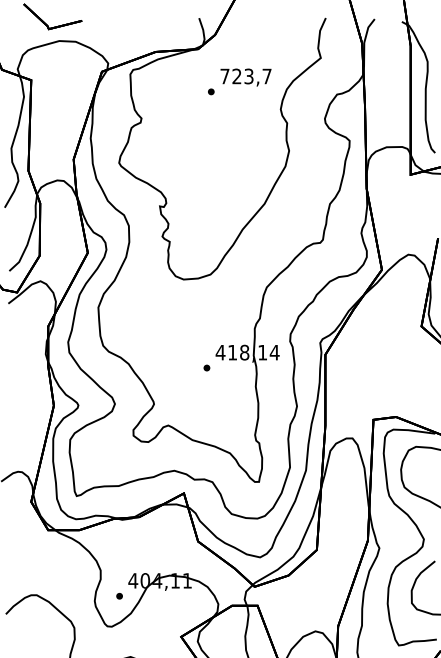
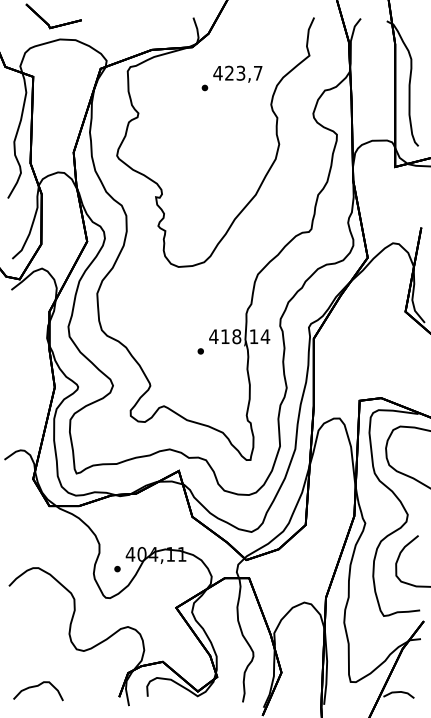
text: (224, 76) -> (217, 73), 723,7 -> 423,7

